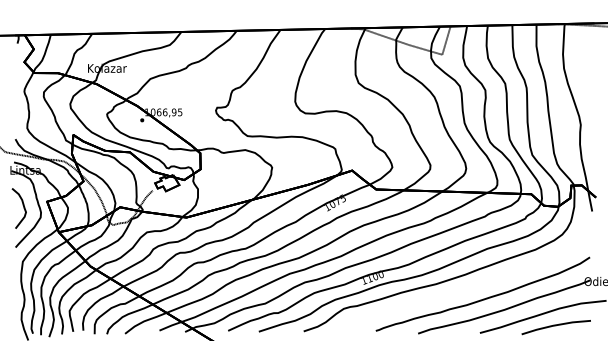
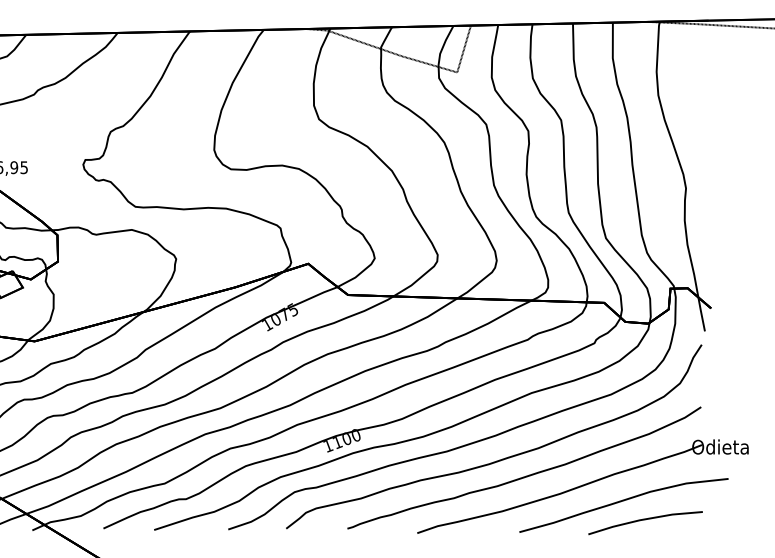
curve: (468, 288) -> (500, 458), added

